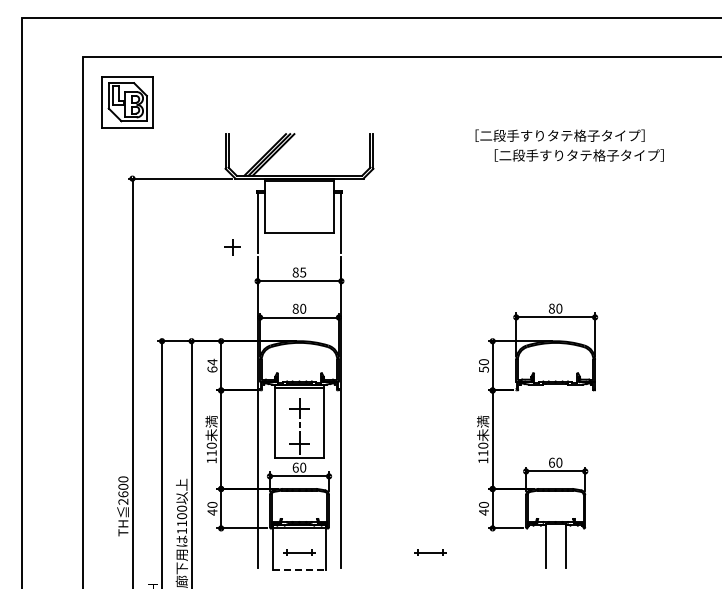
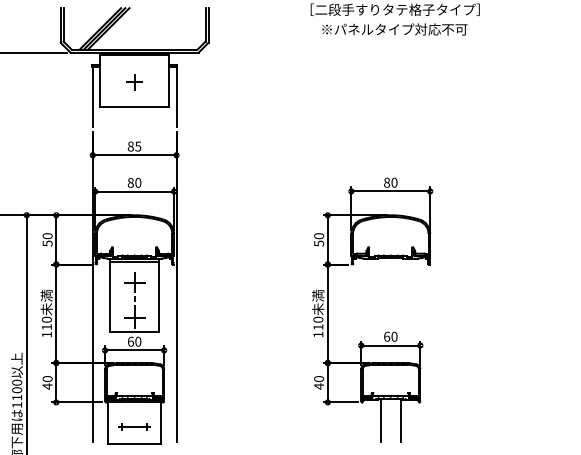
text: (575, 155) -> (410, 29), ［二段手すりタテ格子タイプ］ -> ※パネルタイプ対応不可
part: (232, 247) -> (134, 82), moved
text: (212, 365) -> (47, 239), 64 -> 50
part: (430, 552) -> (265, 426), removed
line: (300, 569) -> (135, 443), dashed -> solid

